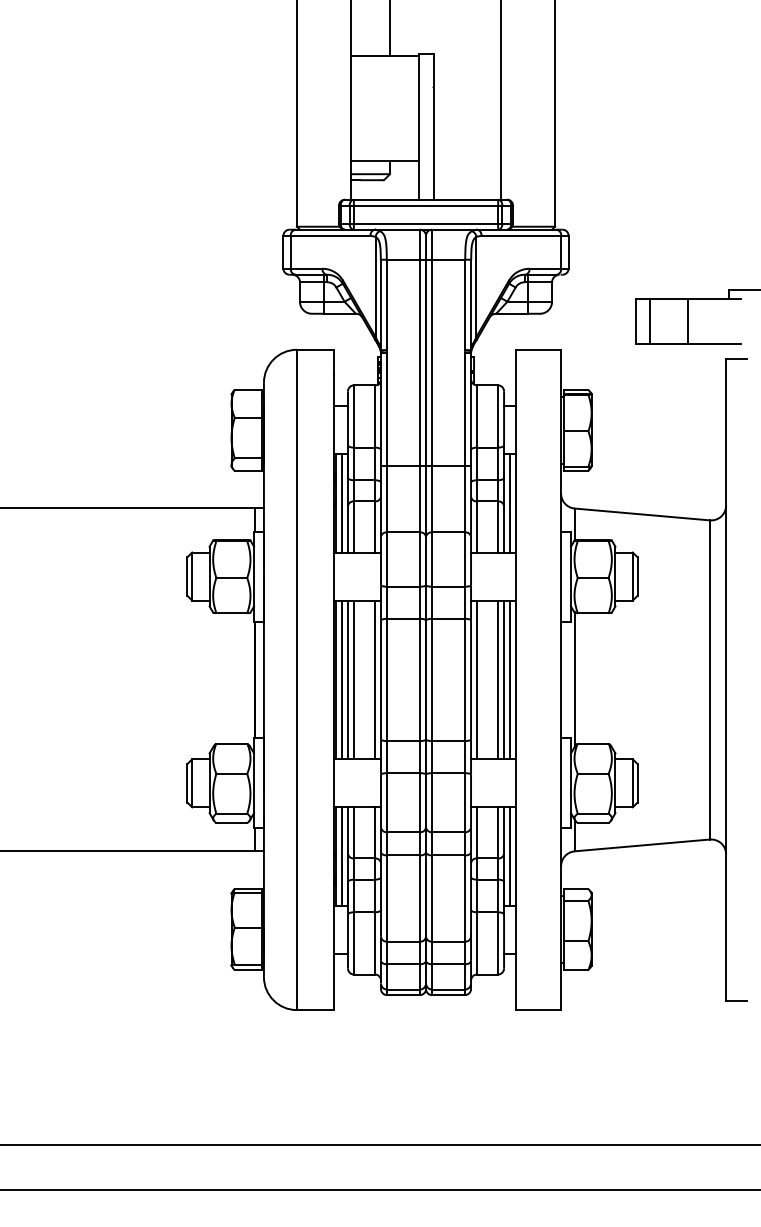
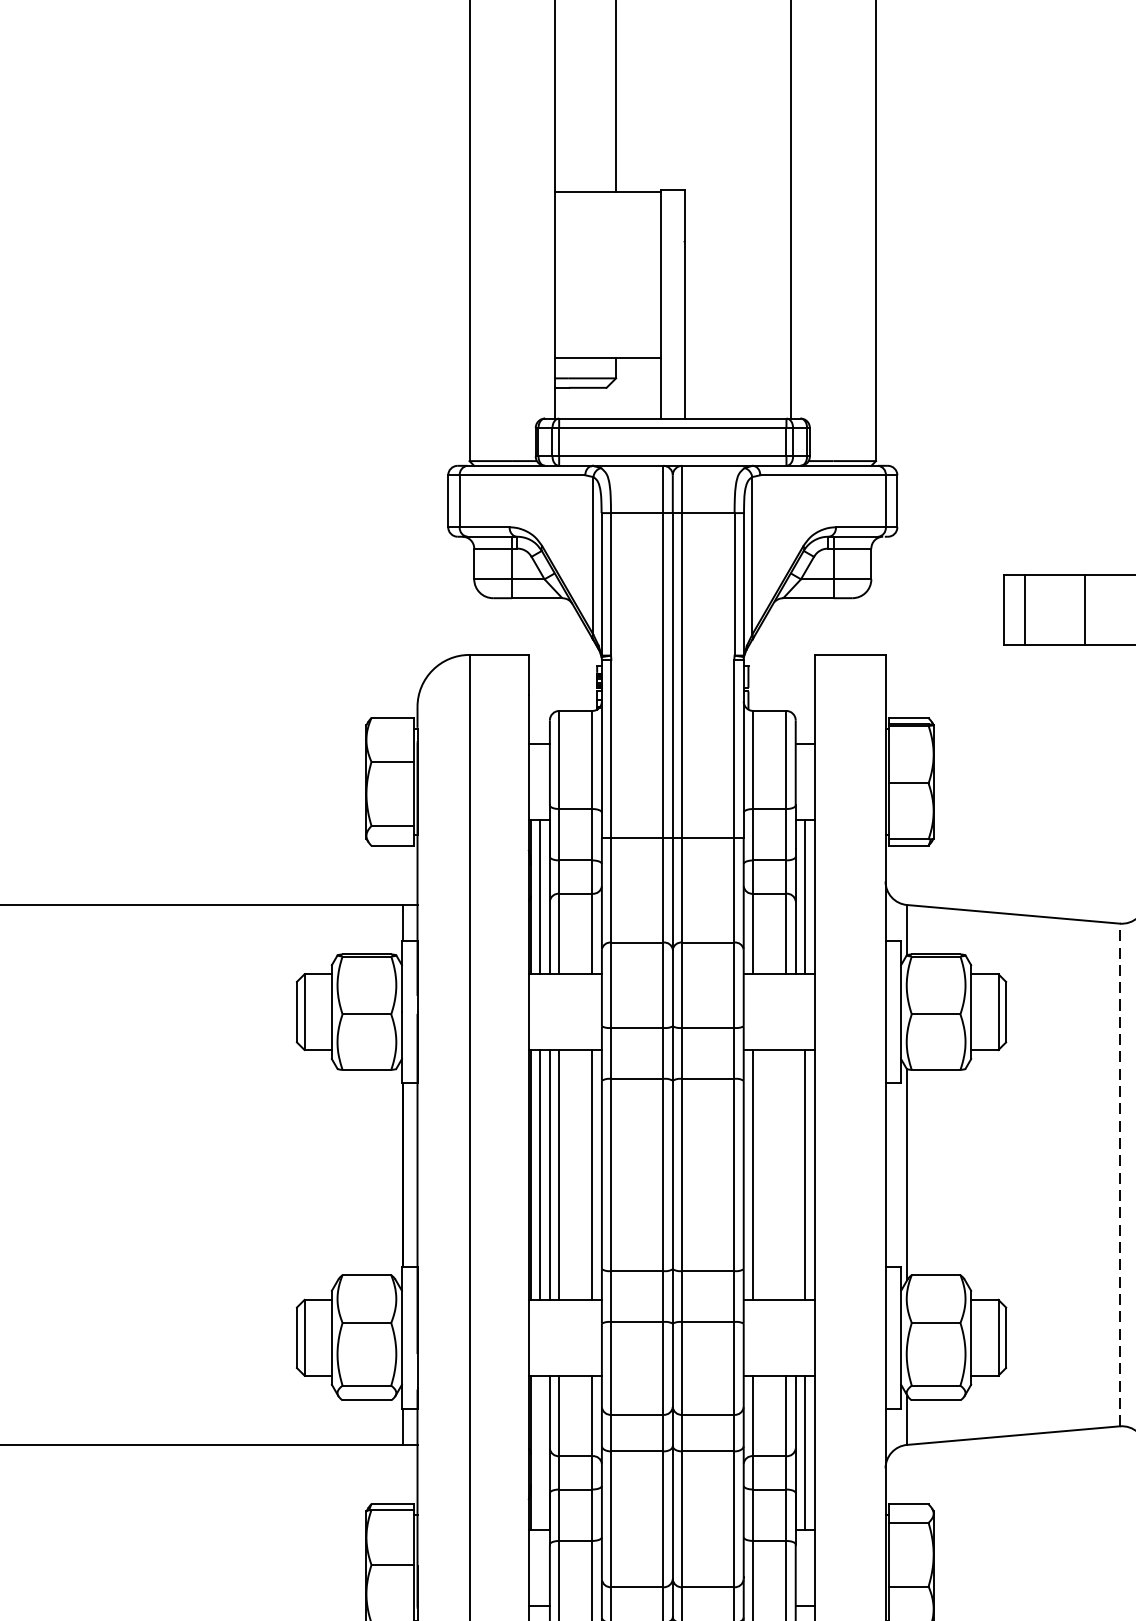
line: (498, 679) -> (786, 1174), removed
line: (504, 679) -> (796, 1174), removed
line: (709, 679) -> (1119, 1174), solid -> dashed
line: (341, 856) -> (539, 1453), removed

